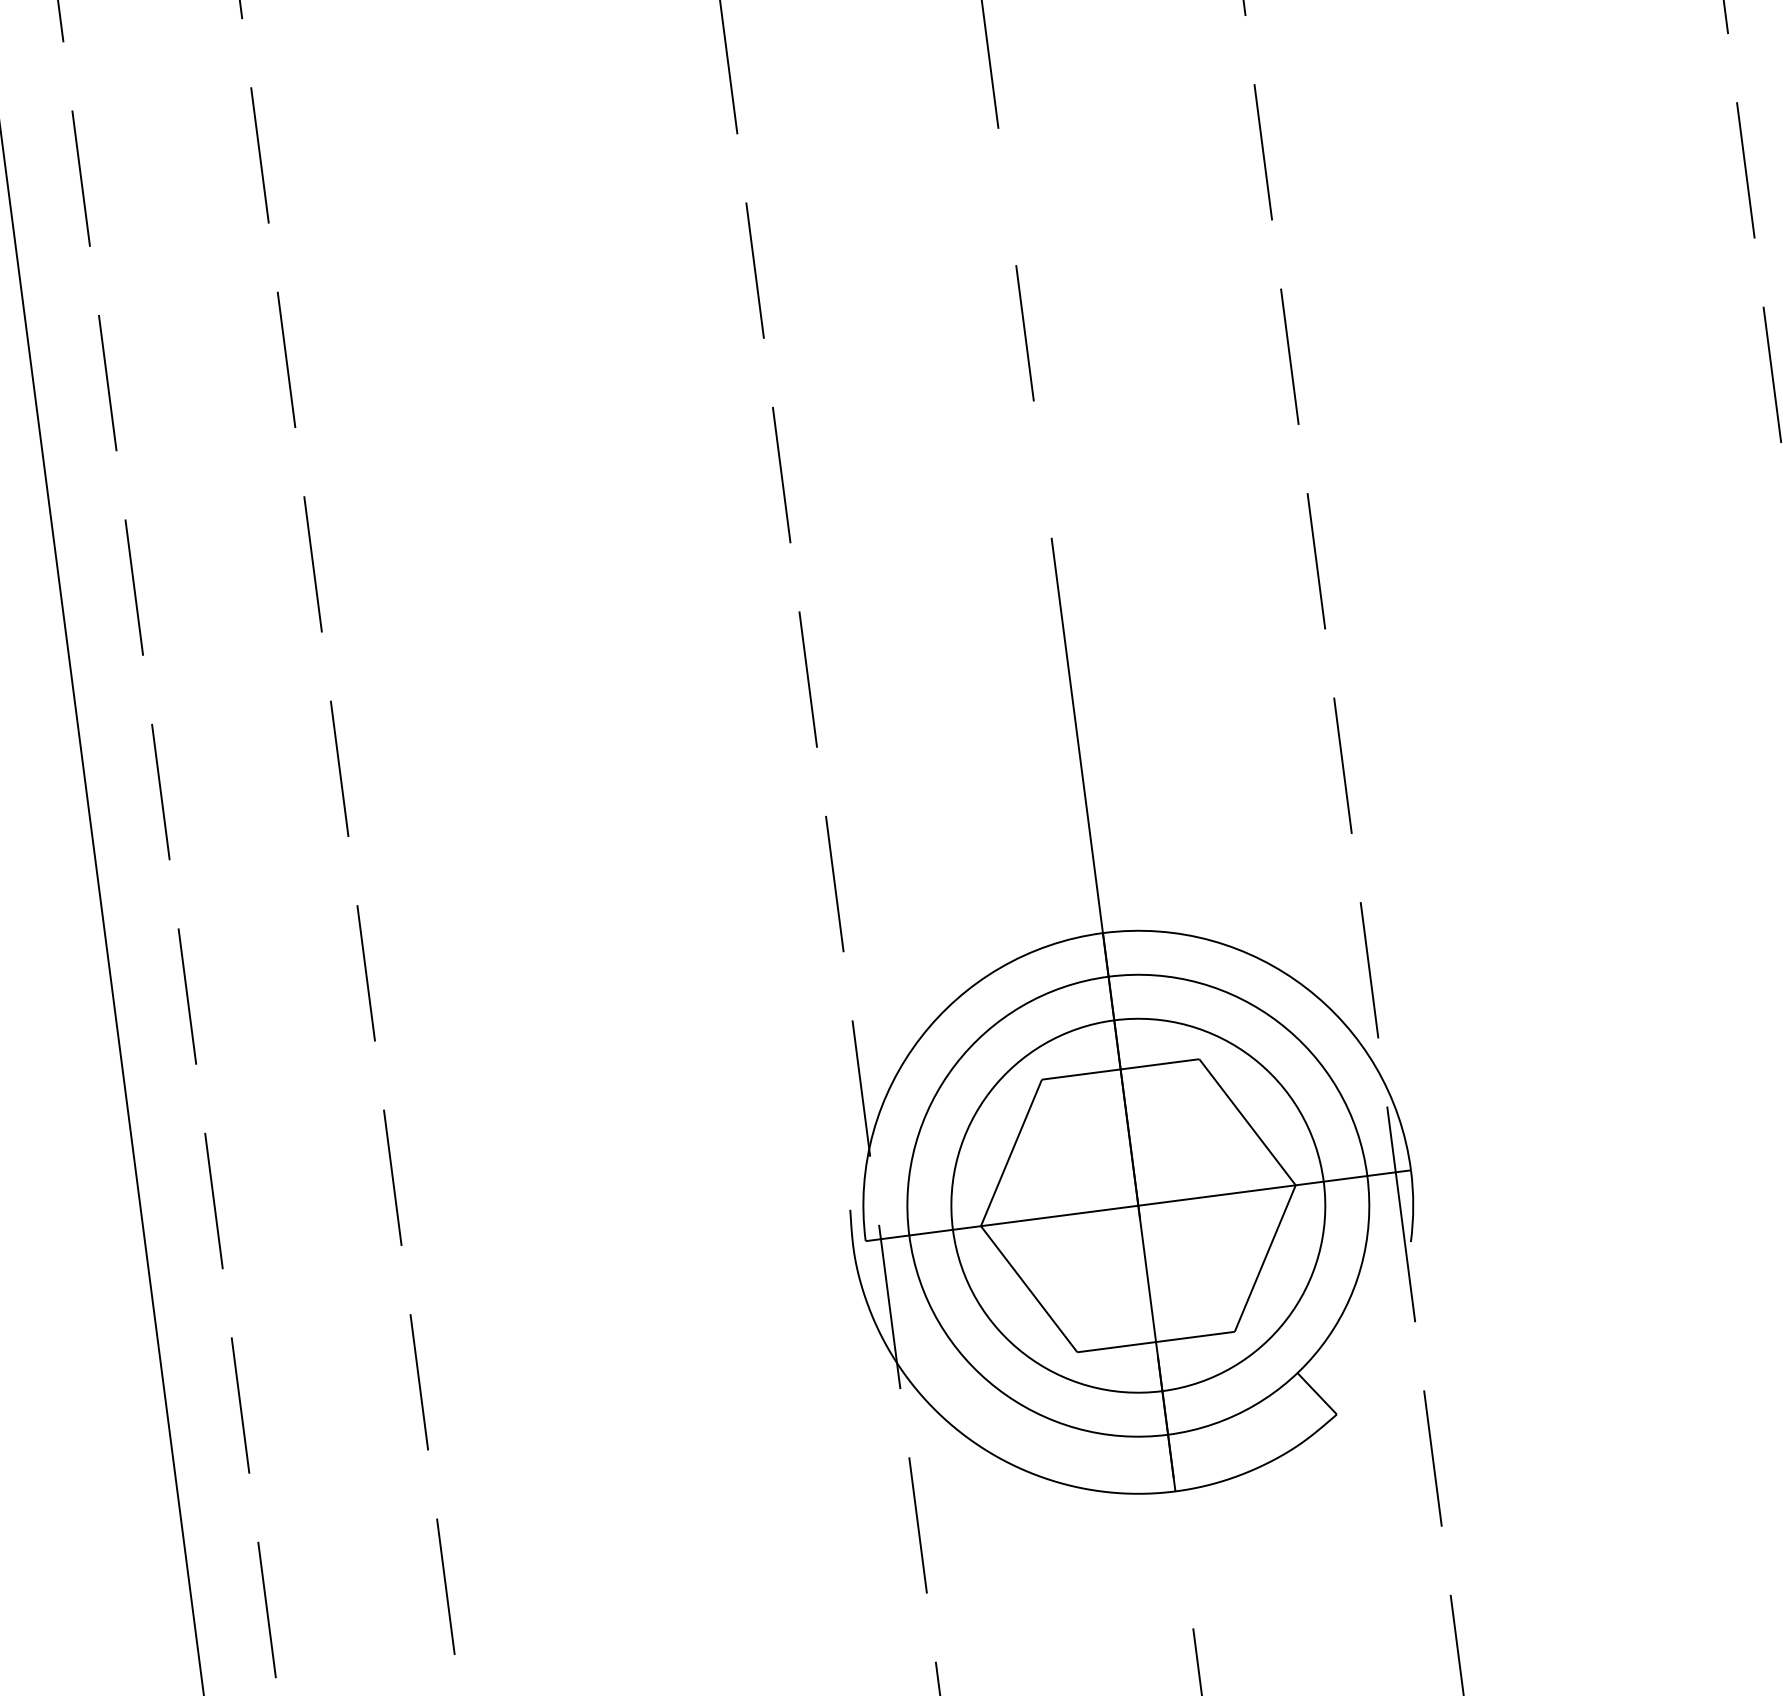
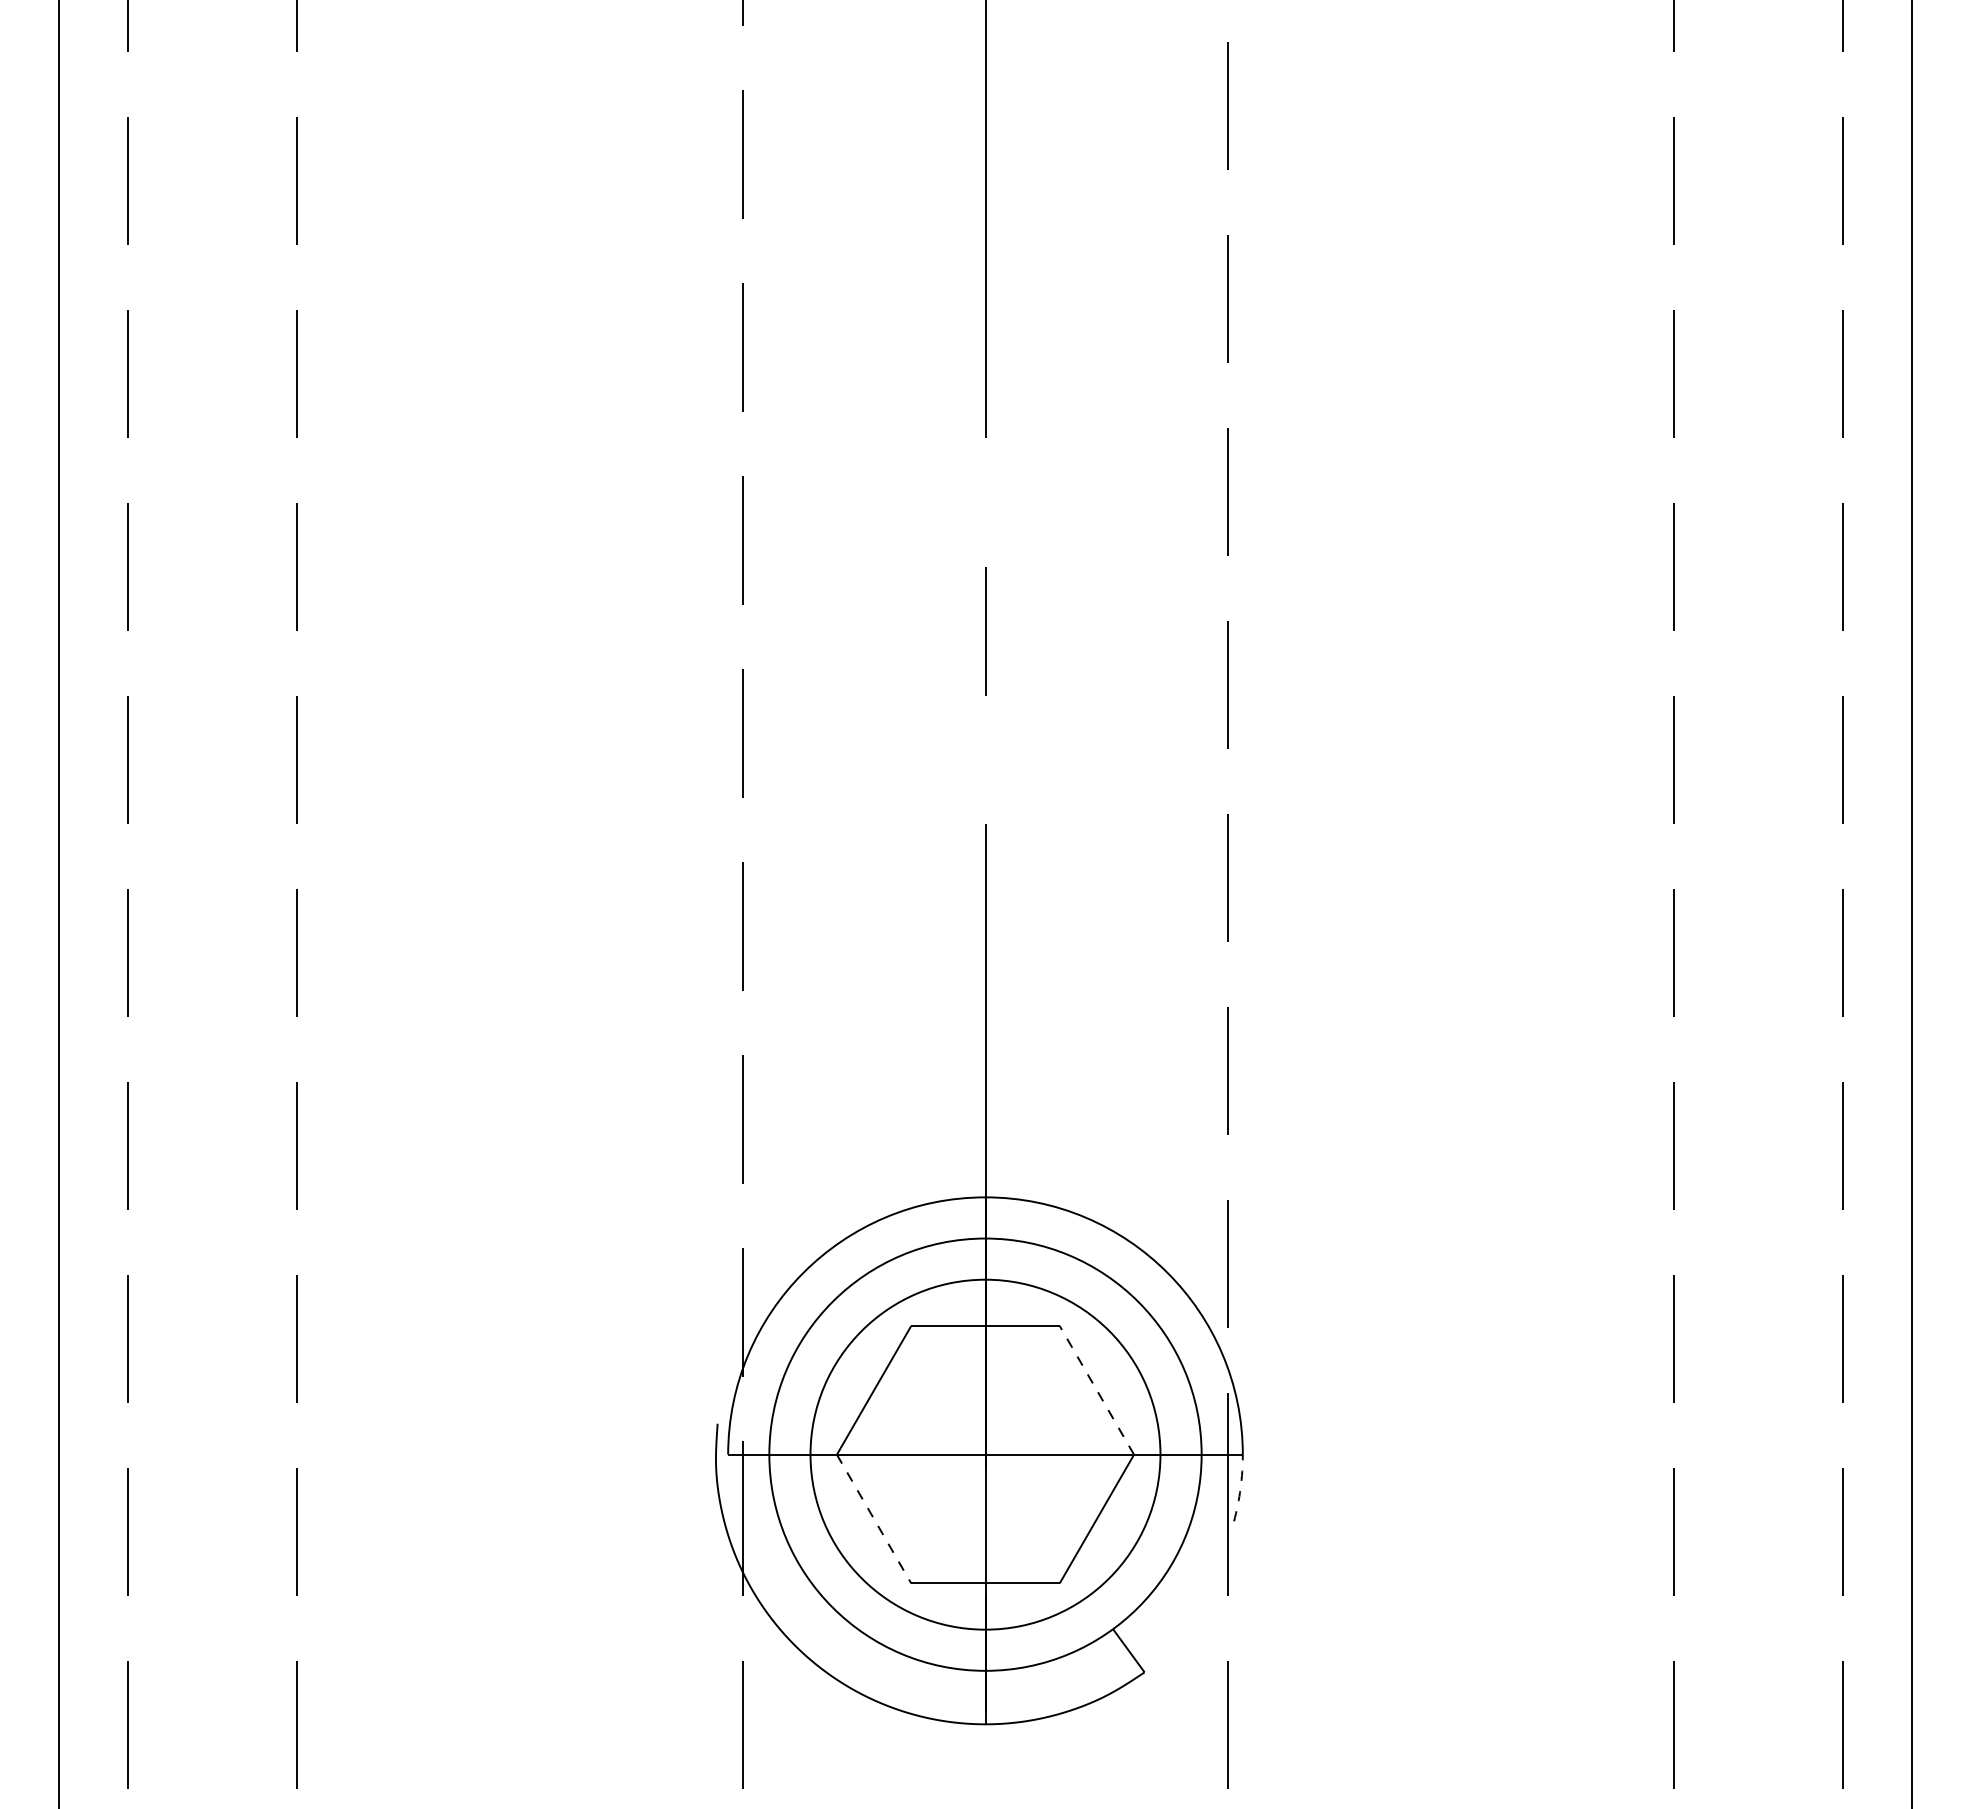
line: (1246, 1121) -> (1096, 1389), solid -> dashed
arc: (1413, 1206) -> (1240, 1488), solid -> dashed
line: (1029, 1289) -> (874, 1519), solid -> dashed

